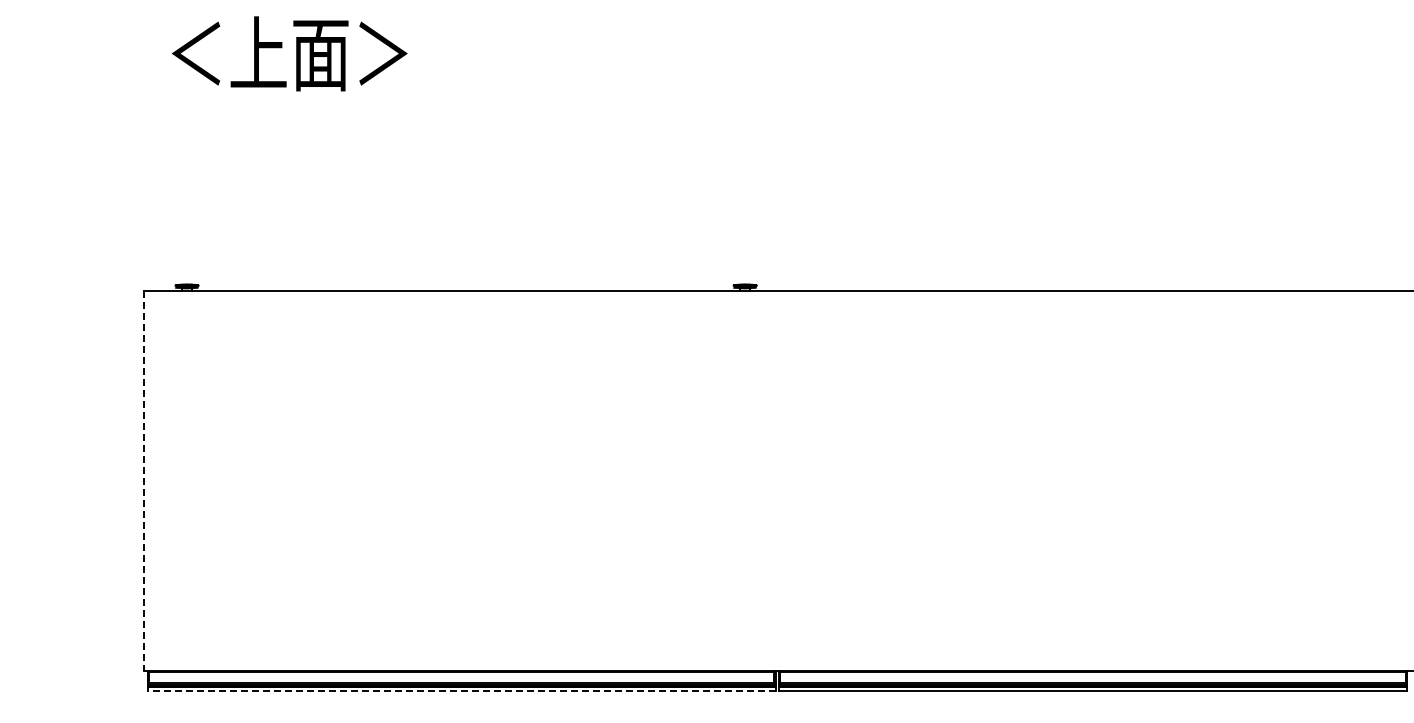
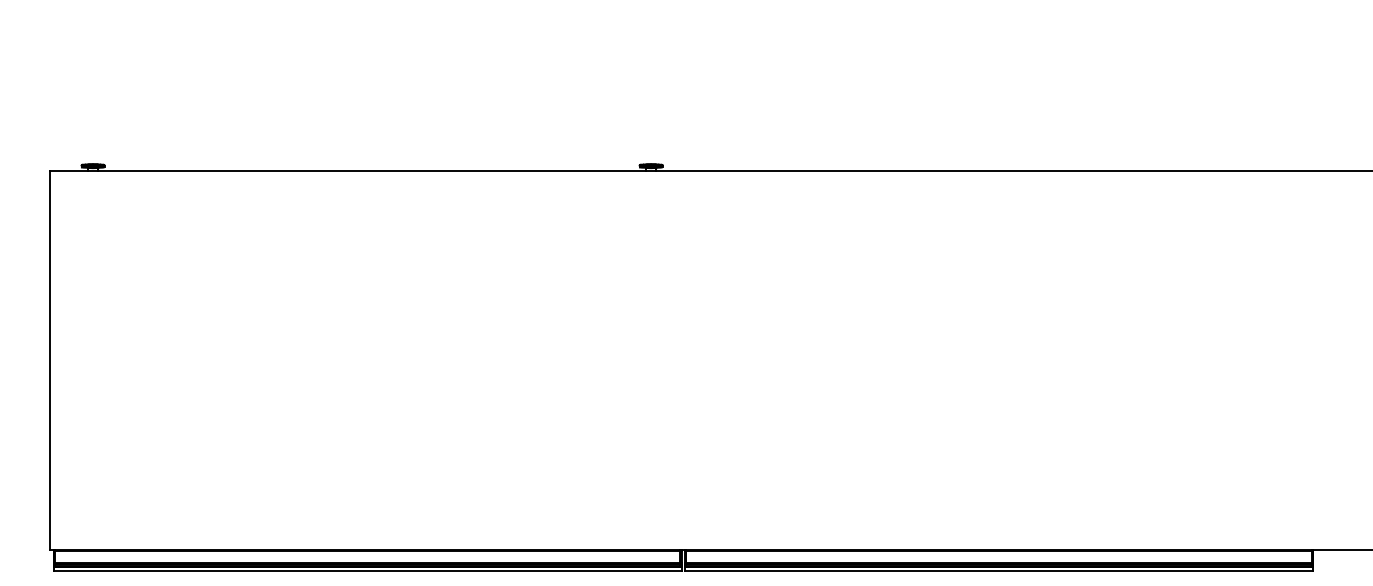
line: (144, 480) -> (50, 360), dashed -> solid
line: (461, 691) -> (367, 571), dashed -> solid

